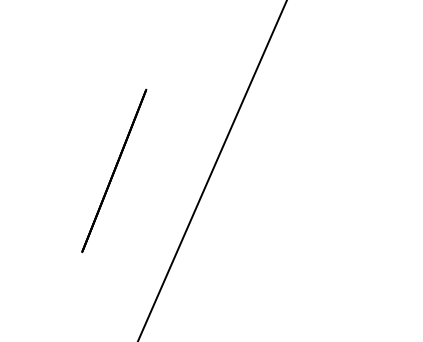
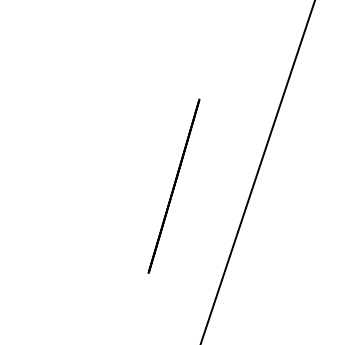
line: (114, 170) -> (174, 185), moved

